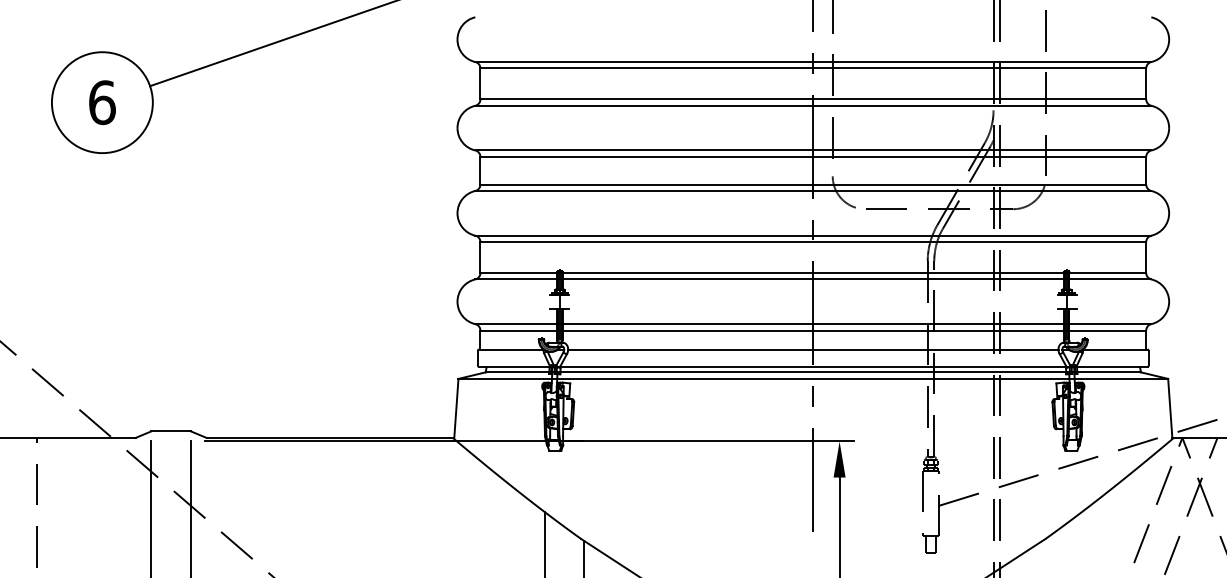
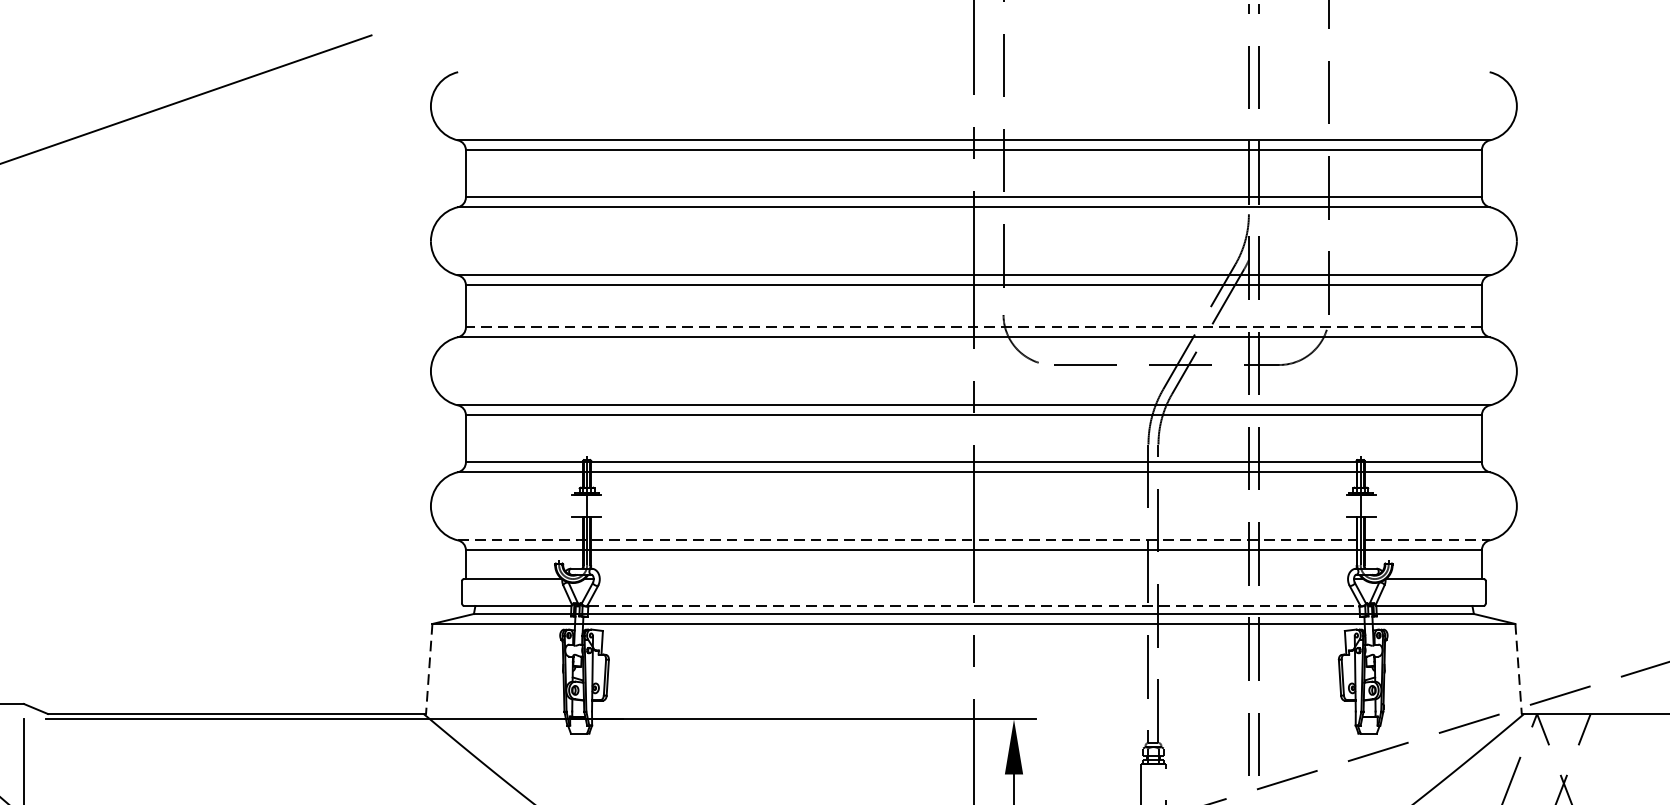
line: (813, 184) -> (974, 327), solid -> dashed
line: (813, 324) -> (974, 540), solid -> dashed
line: (813, 349) -> (974, 579), removed
line: (813, 367) -> (974, 606), solid -> dashed
line: (456, 408) -> (429, 669), solid -> dashed
line: (1170, 408) -> (1518, 669), solid -> dashed

